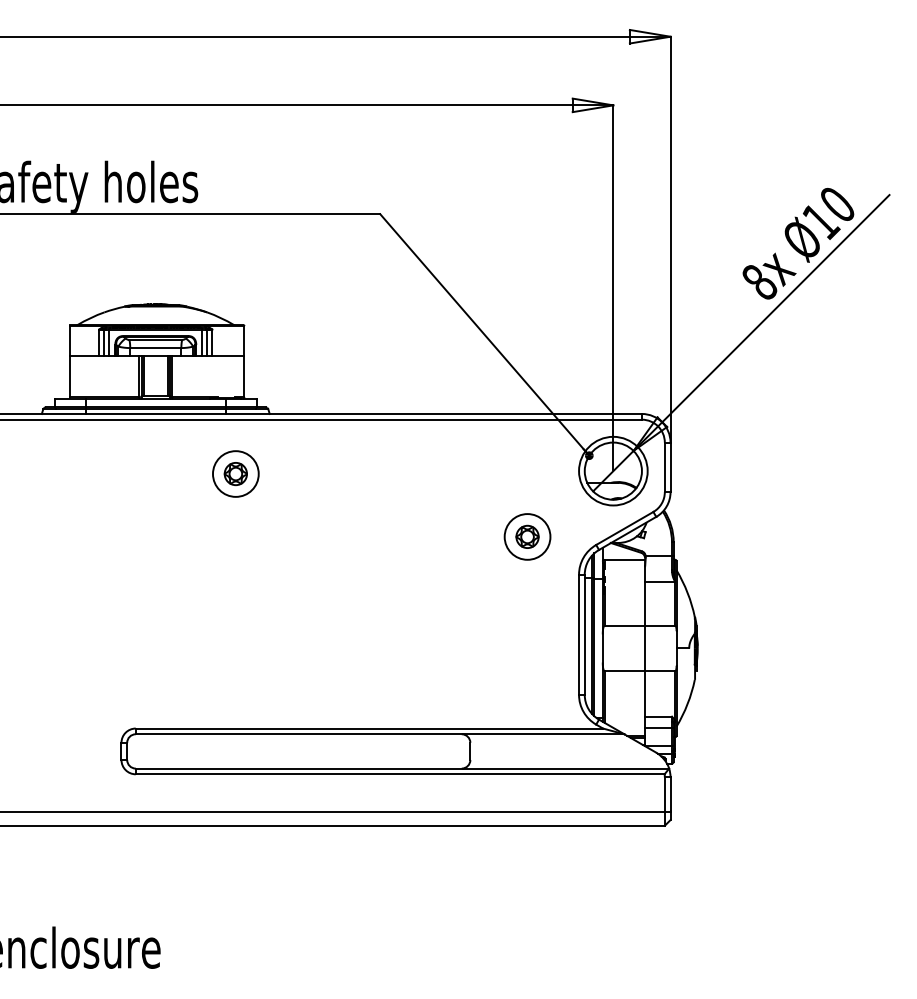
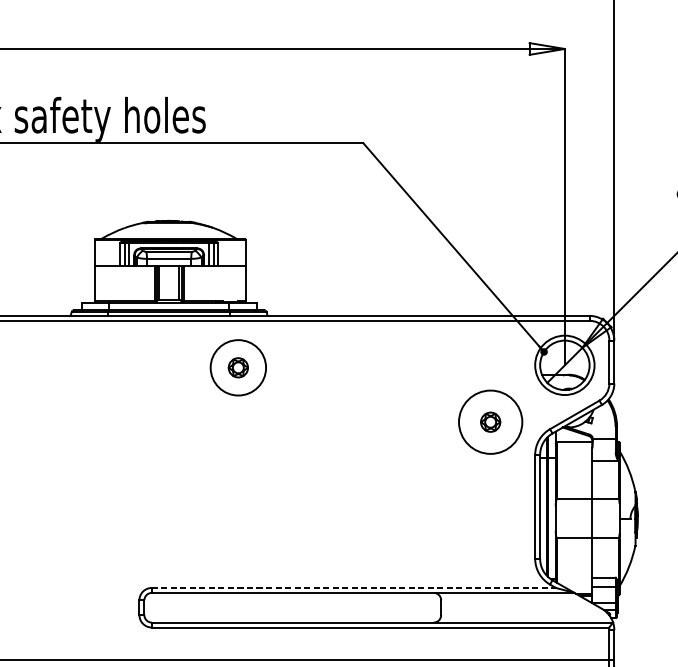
circle: (235, 473) -> (238, 367), size x1.4
circle: (527, 536) -> (490, 421), size x1.6
line: (369, 728) -> (353, 587), solid -> dashed

